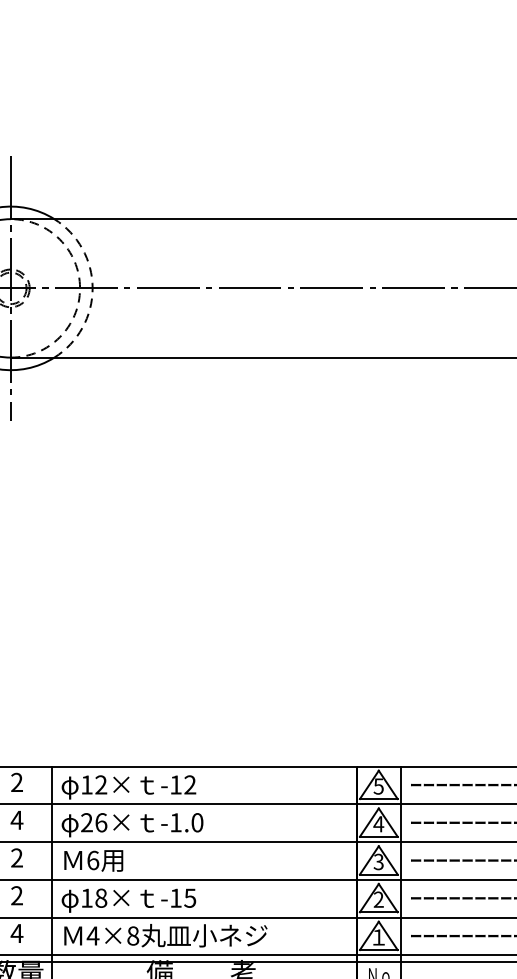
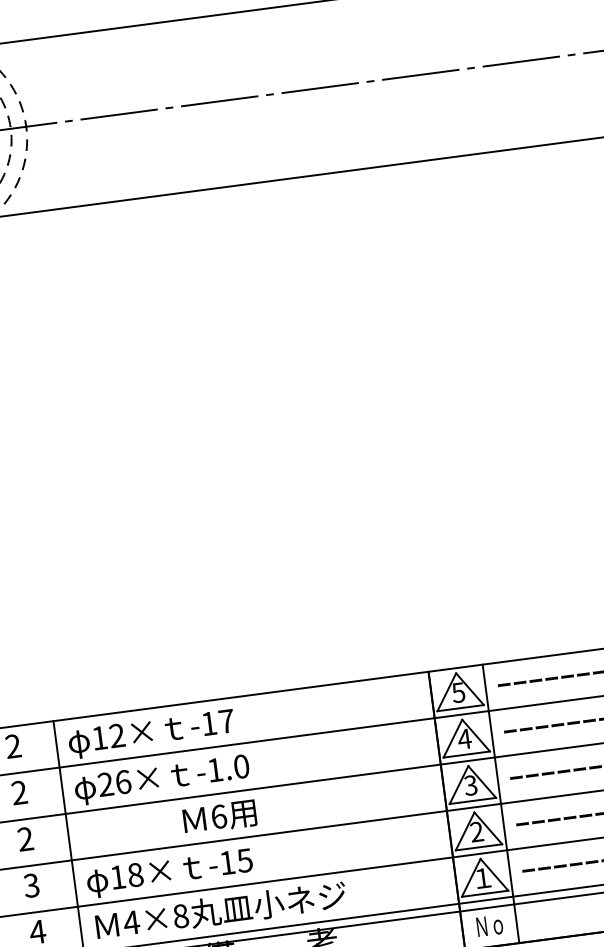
text: (190, 784) -> (226, 720), -12 -> -17
text: (16, 819) -> (18, 791), 4 -> 2
text: (93, 860) -> (219, 816), moved
text: (16, 895) -> (30, 885), 2 -> 3

